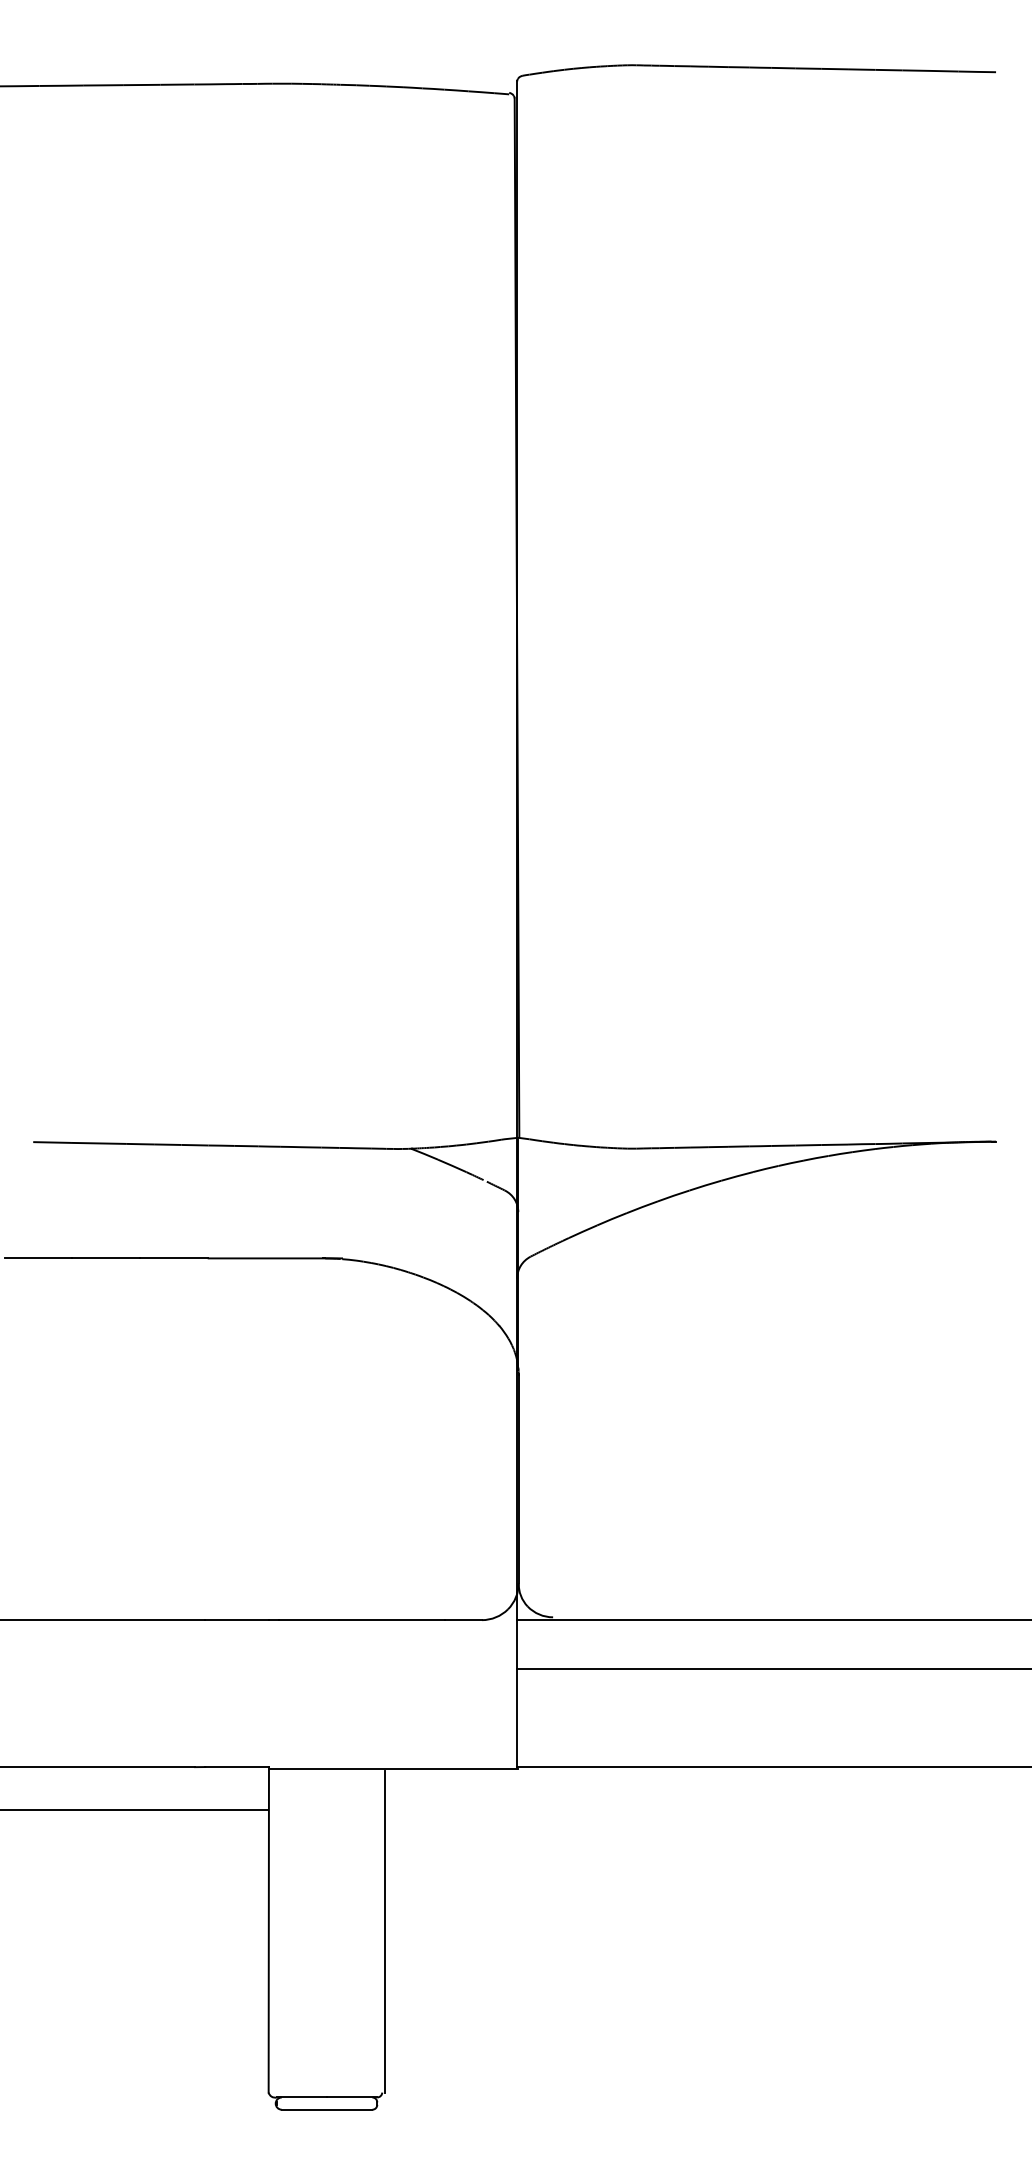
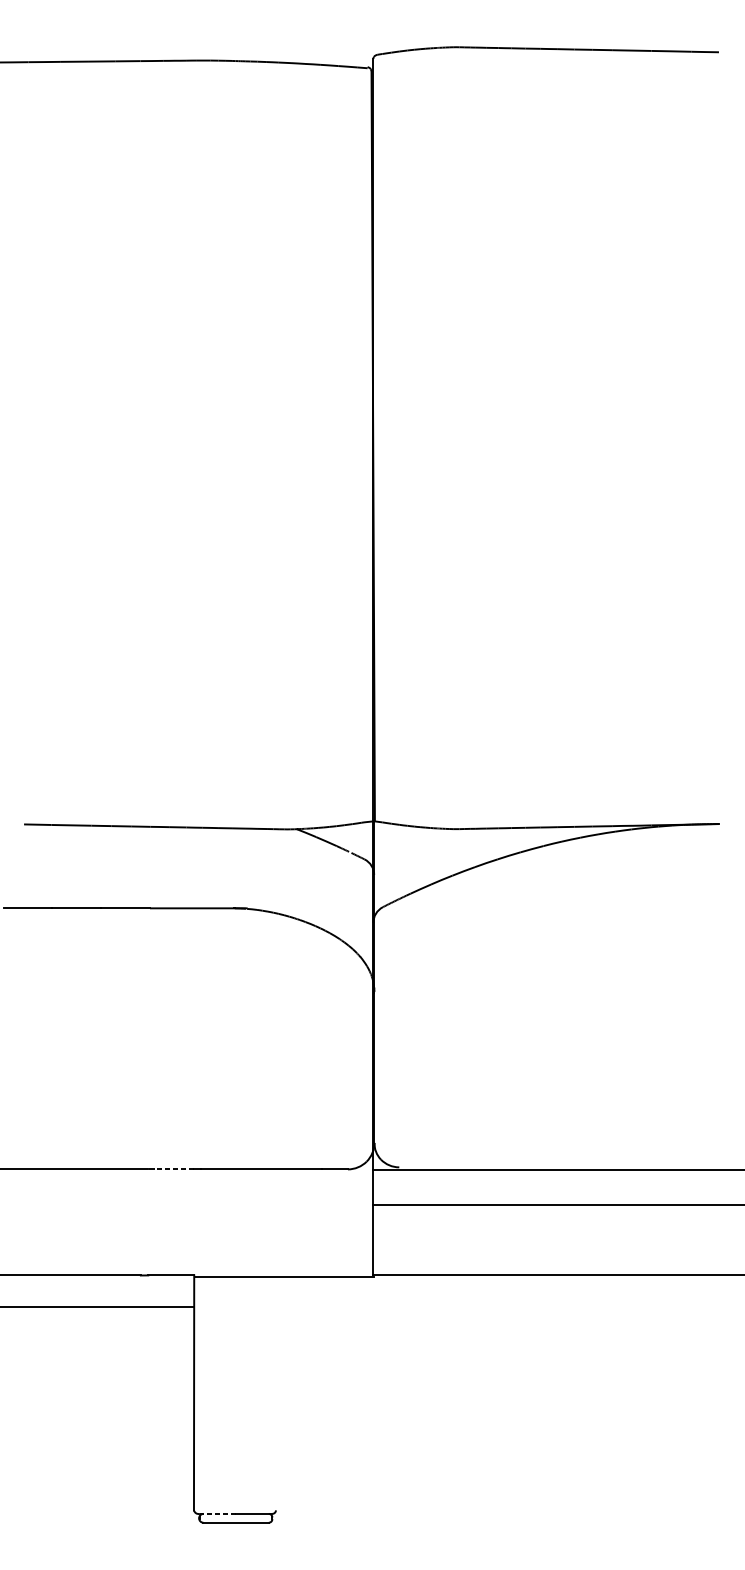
line: (237, 1620) -> (171, 1169), solid -> dashed
line: (384, 1931) -> (277, 1394), removed
line: (301, 2097) -> (217, 1513), solid -> dashed

